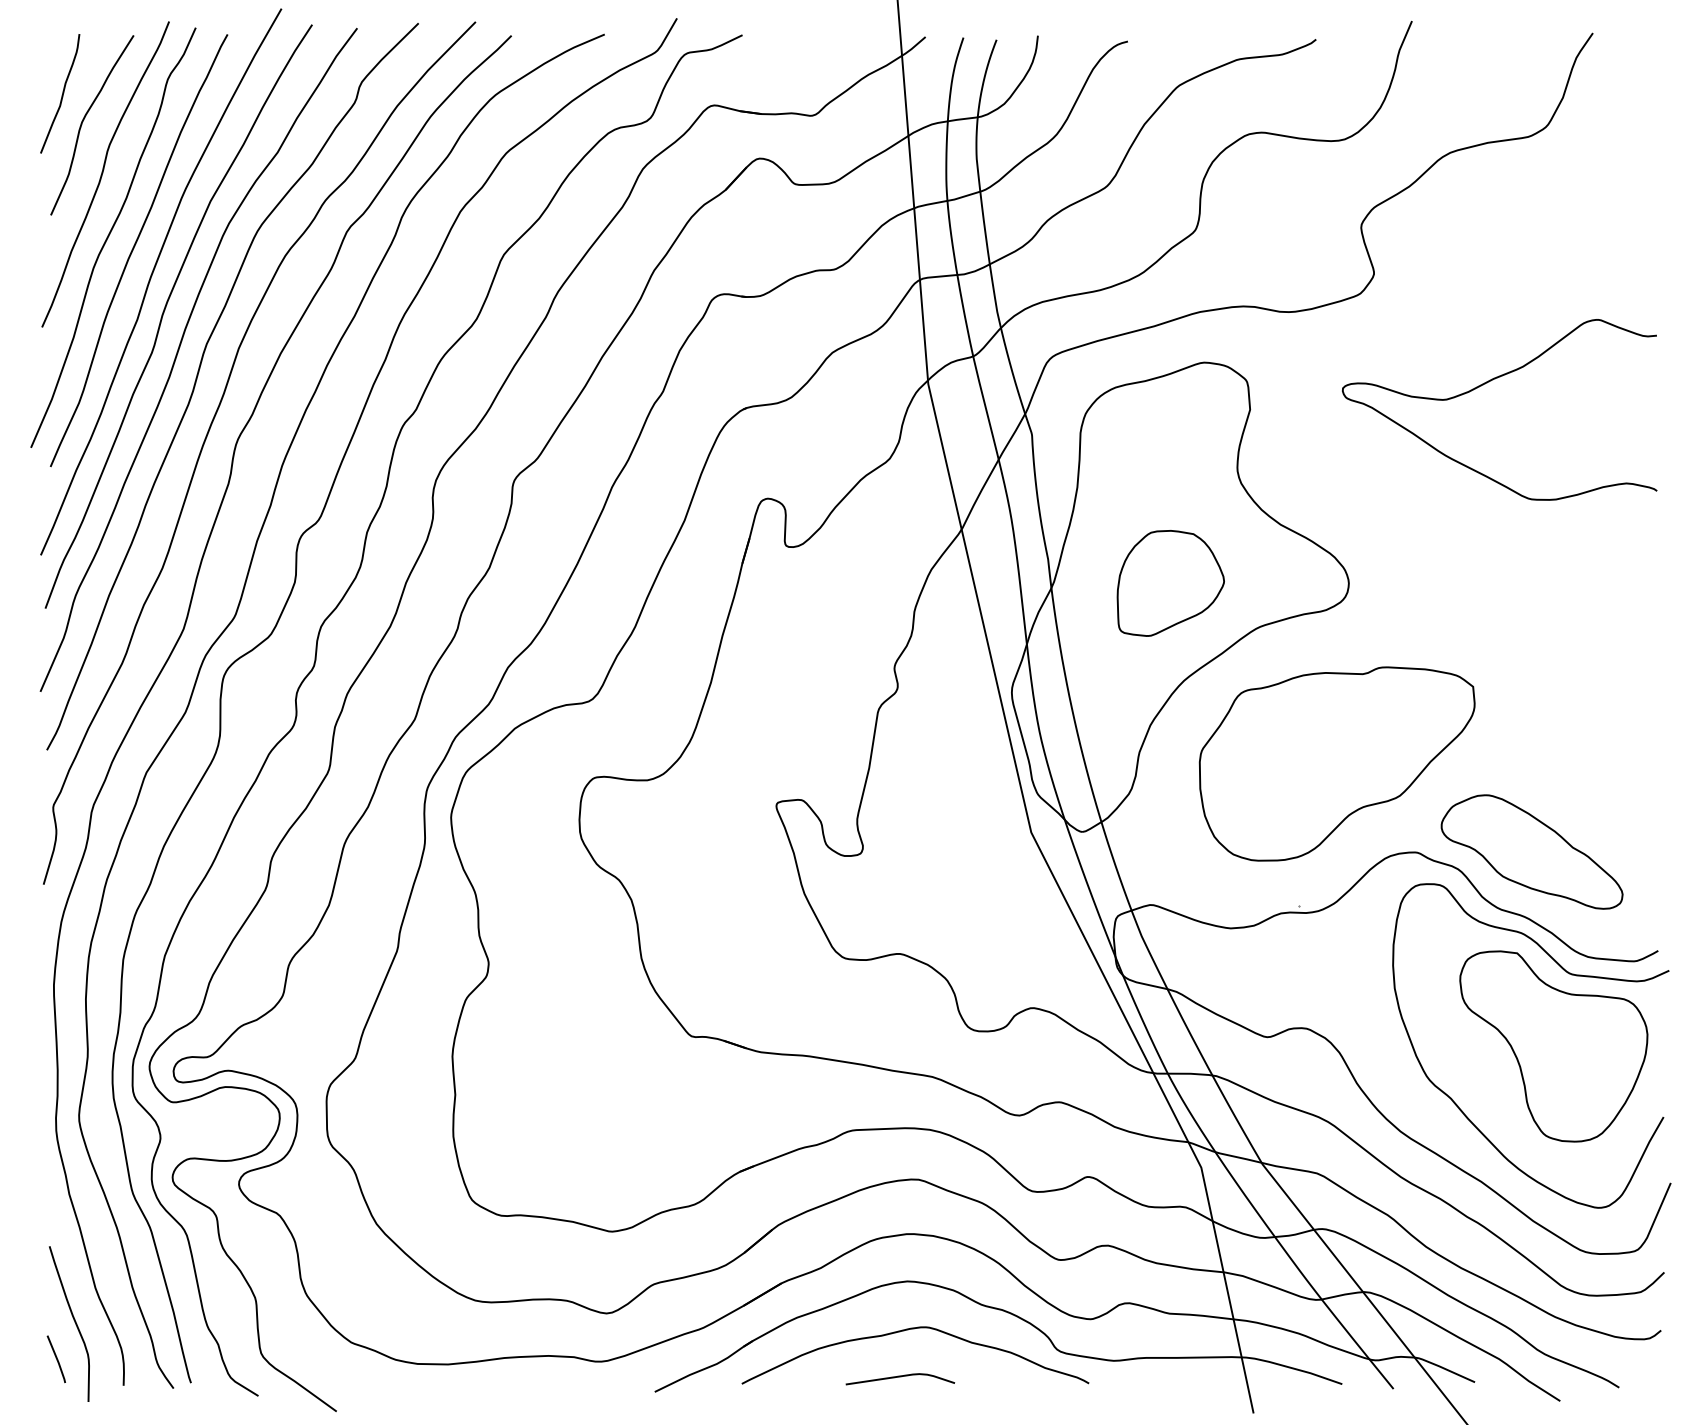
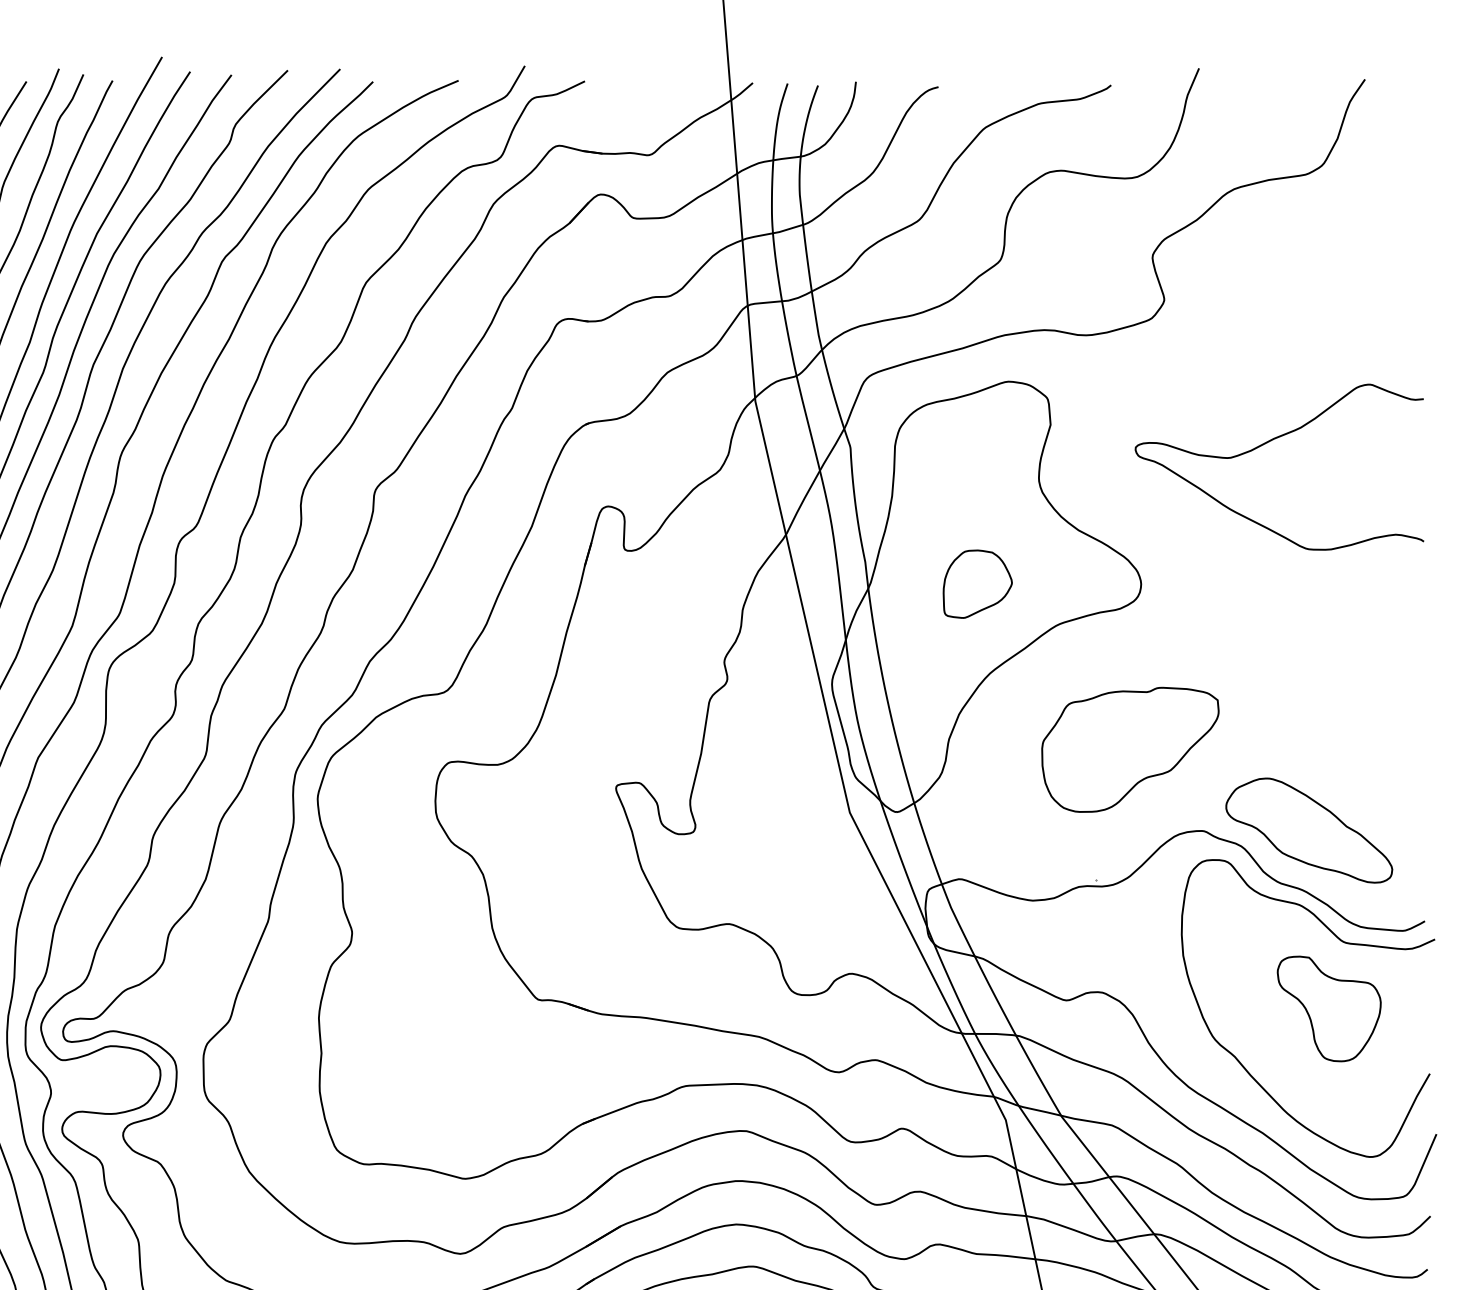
curve: (1487, 383) -> (1268, 443), moved
part: (1170, 583) -> (977, 584), size x0.7
part: (1336, 763) -> (1129, 749), size x0.7
part: (1553, 1046) -> (1328, 1008), size x0.6

